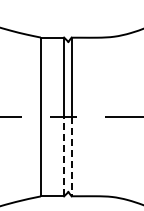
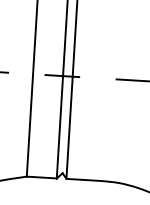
line: (64, 156) -> (60, 127), dashed -> solid
line: (71, 156) -> (69, 127), dashed -> solid

